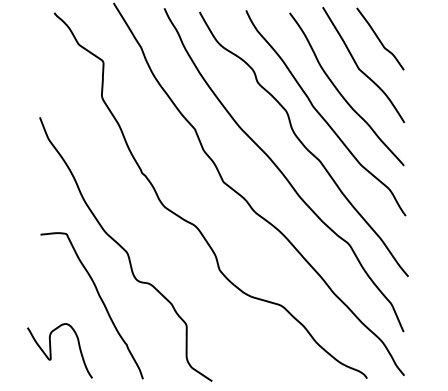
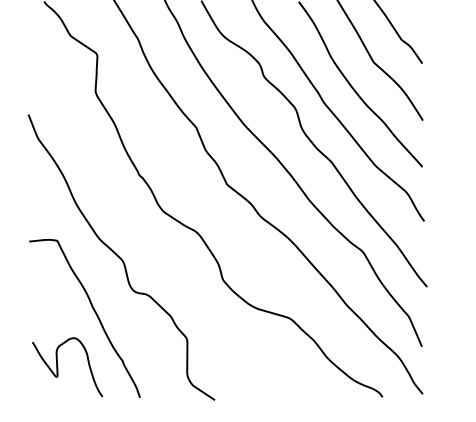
curve: (51, 350) -> (58, 366), moved

